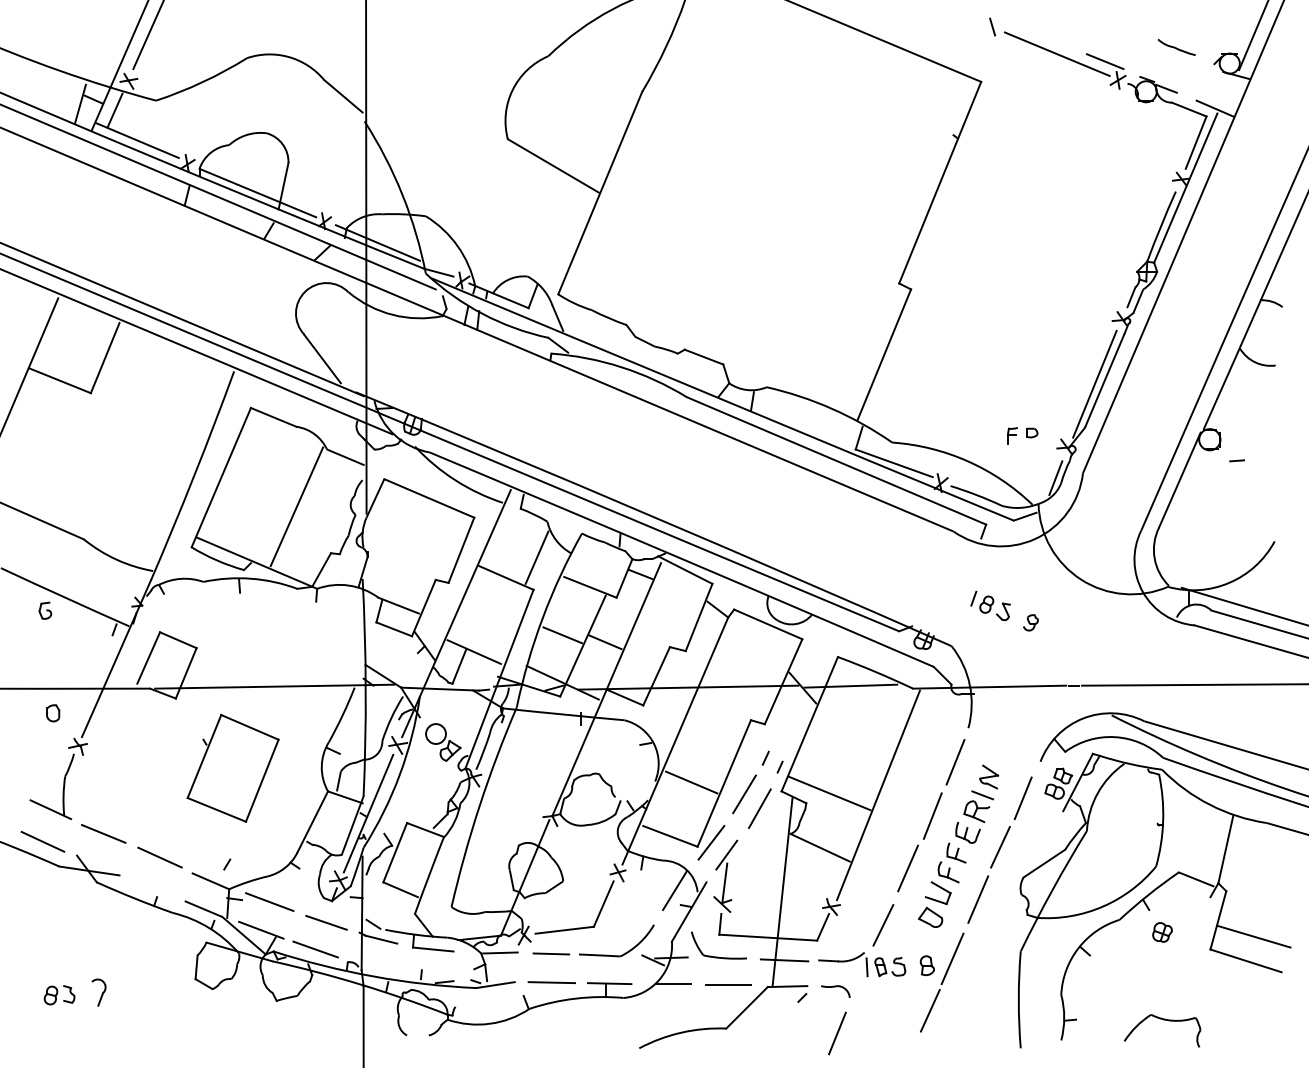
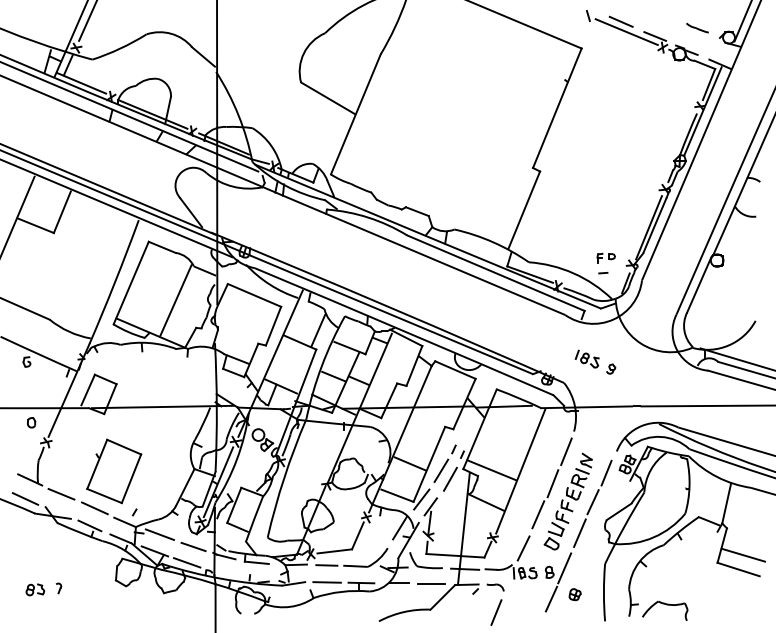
line: (1046, 36) -> (620, 21), added
line: (1237, 461) -> (603, 273), moved
part: (233, 768) -> (114, 471), moved
line: (150, 886) -> (89, 525), added
part: (1161, 932) -> (574, 594), moved
part: (98, 992) -> (58, 588), size x0.62
part: (1163, 1029) -> (665, 610), moved

